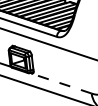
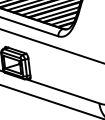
line: (60, 83) -> (62, 91), dashed -> solid

